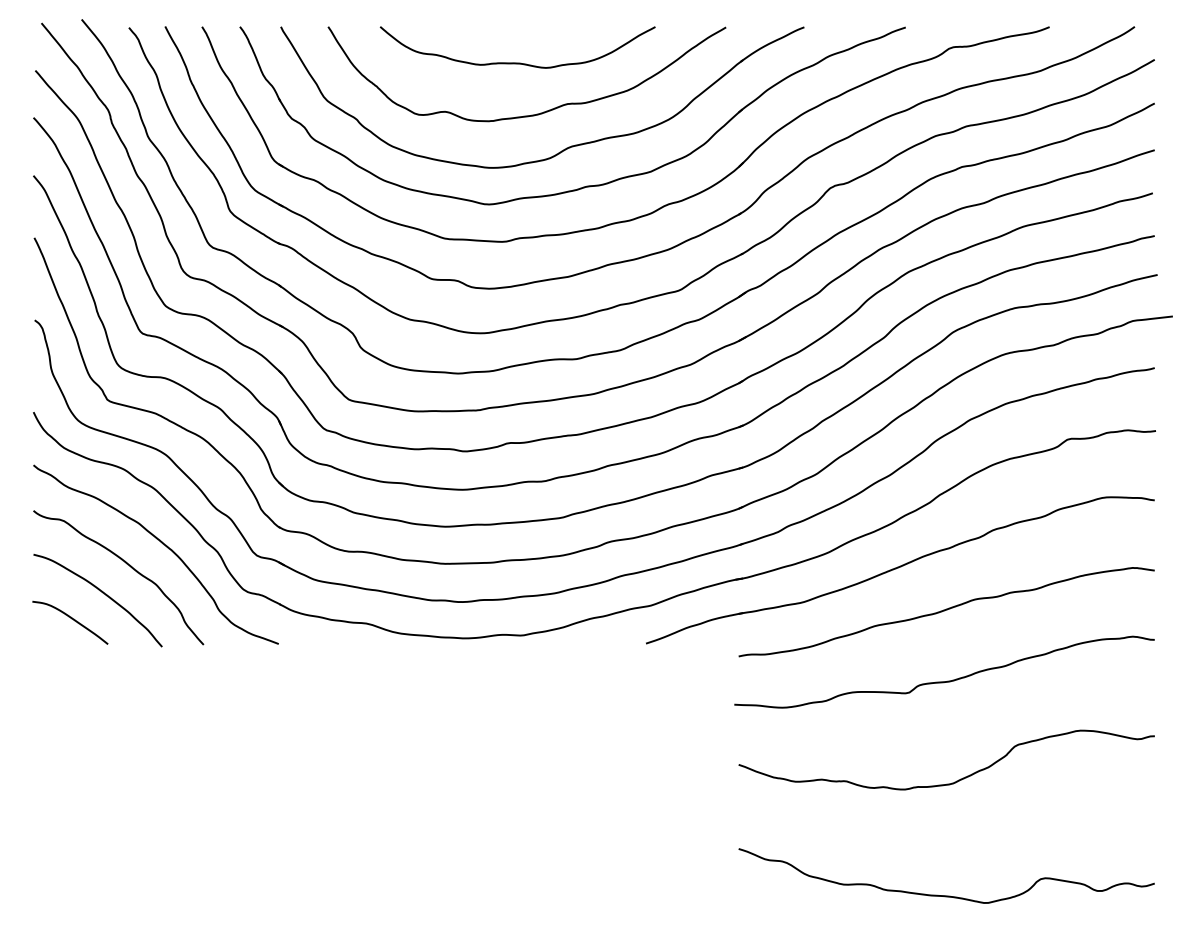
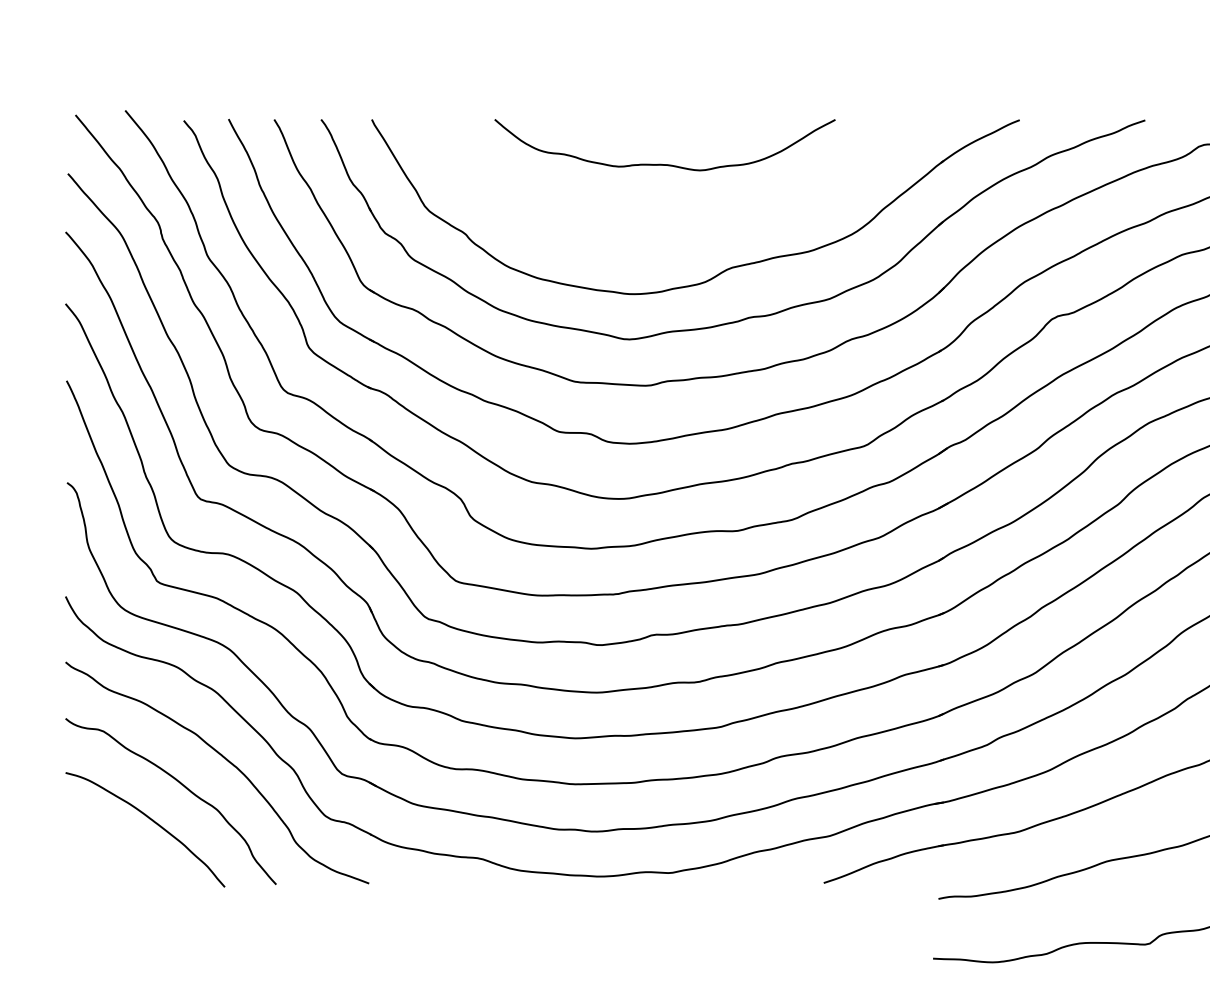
curve: (536, 113) -> (688, 226), removed
curve: (71, 619) -> (112, 853), removed

